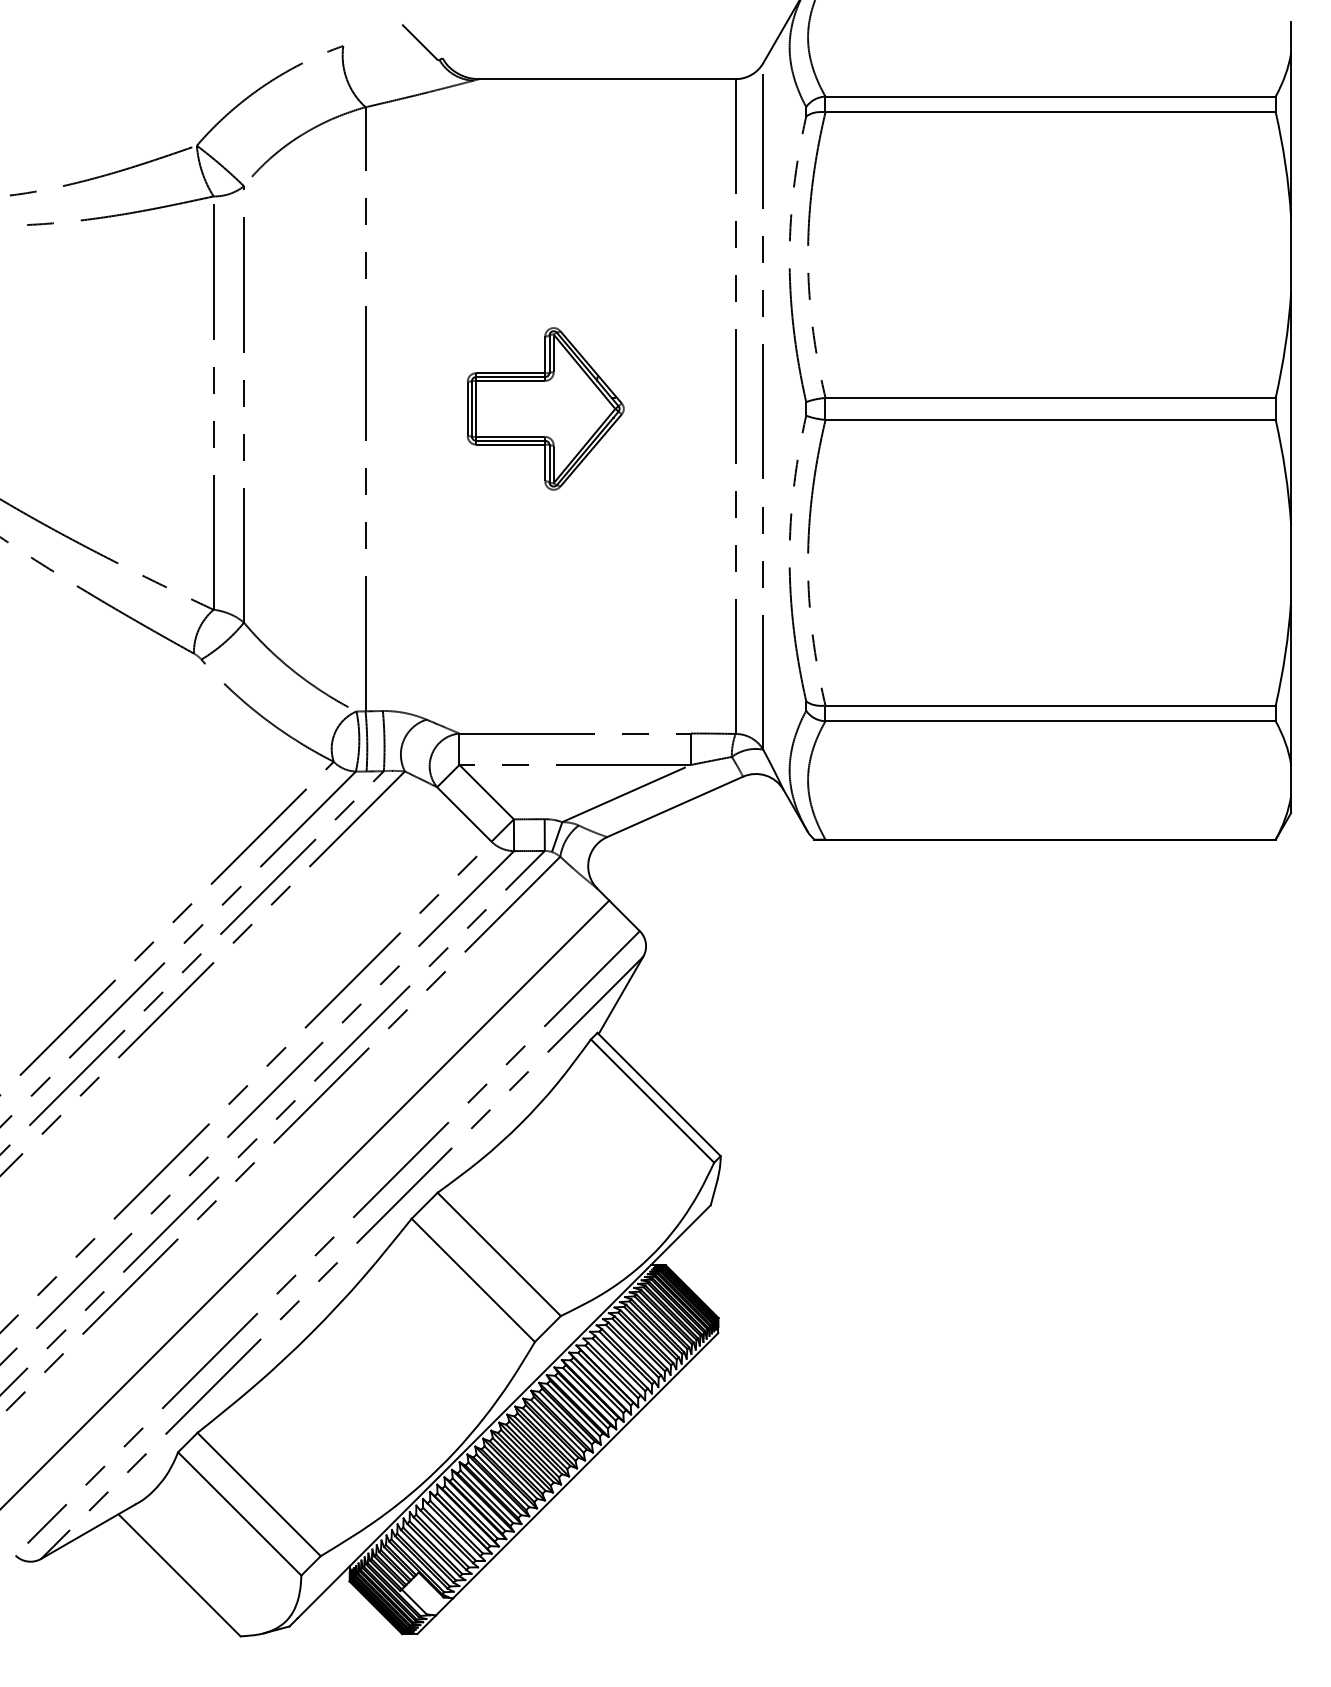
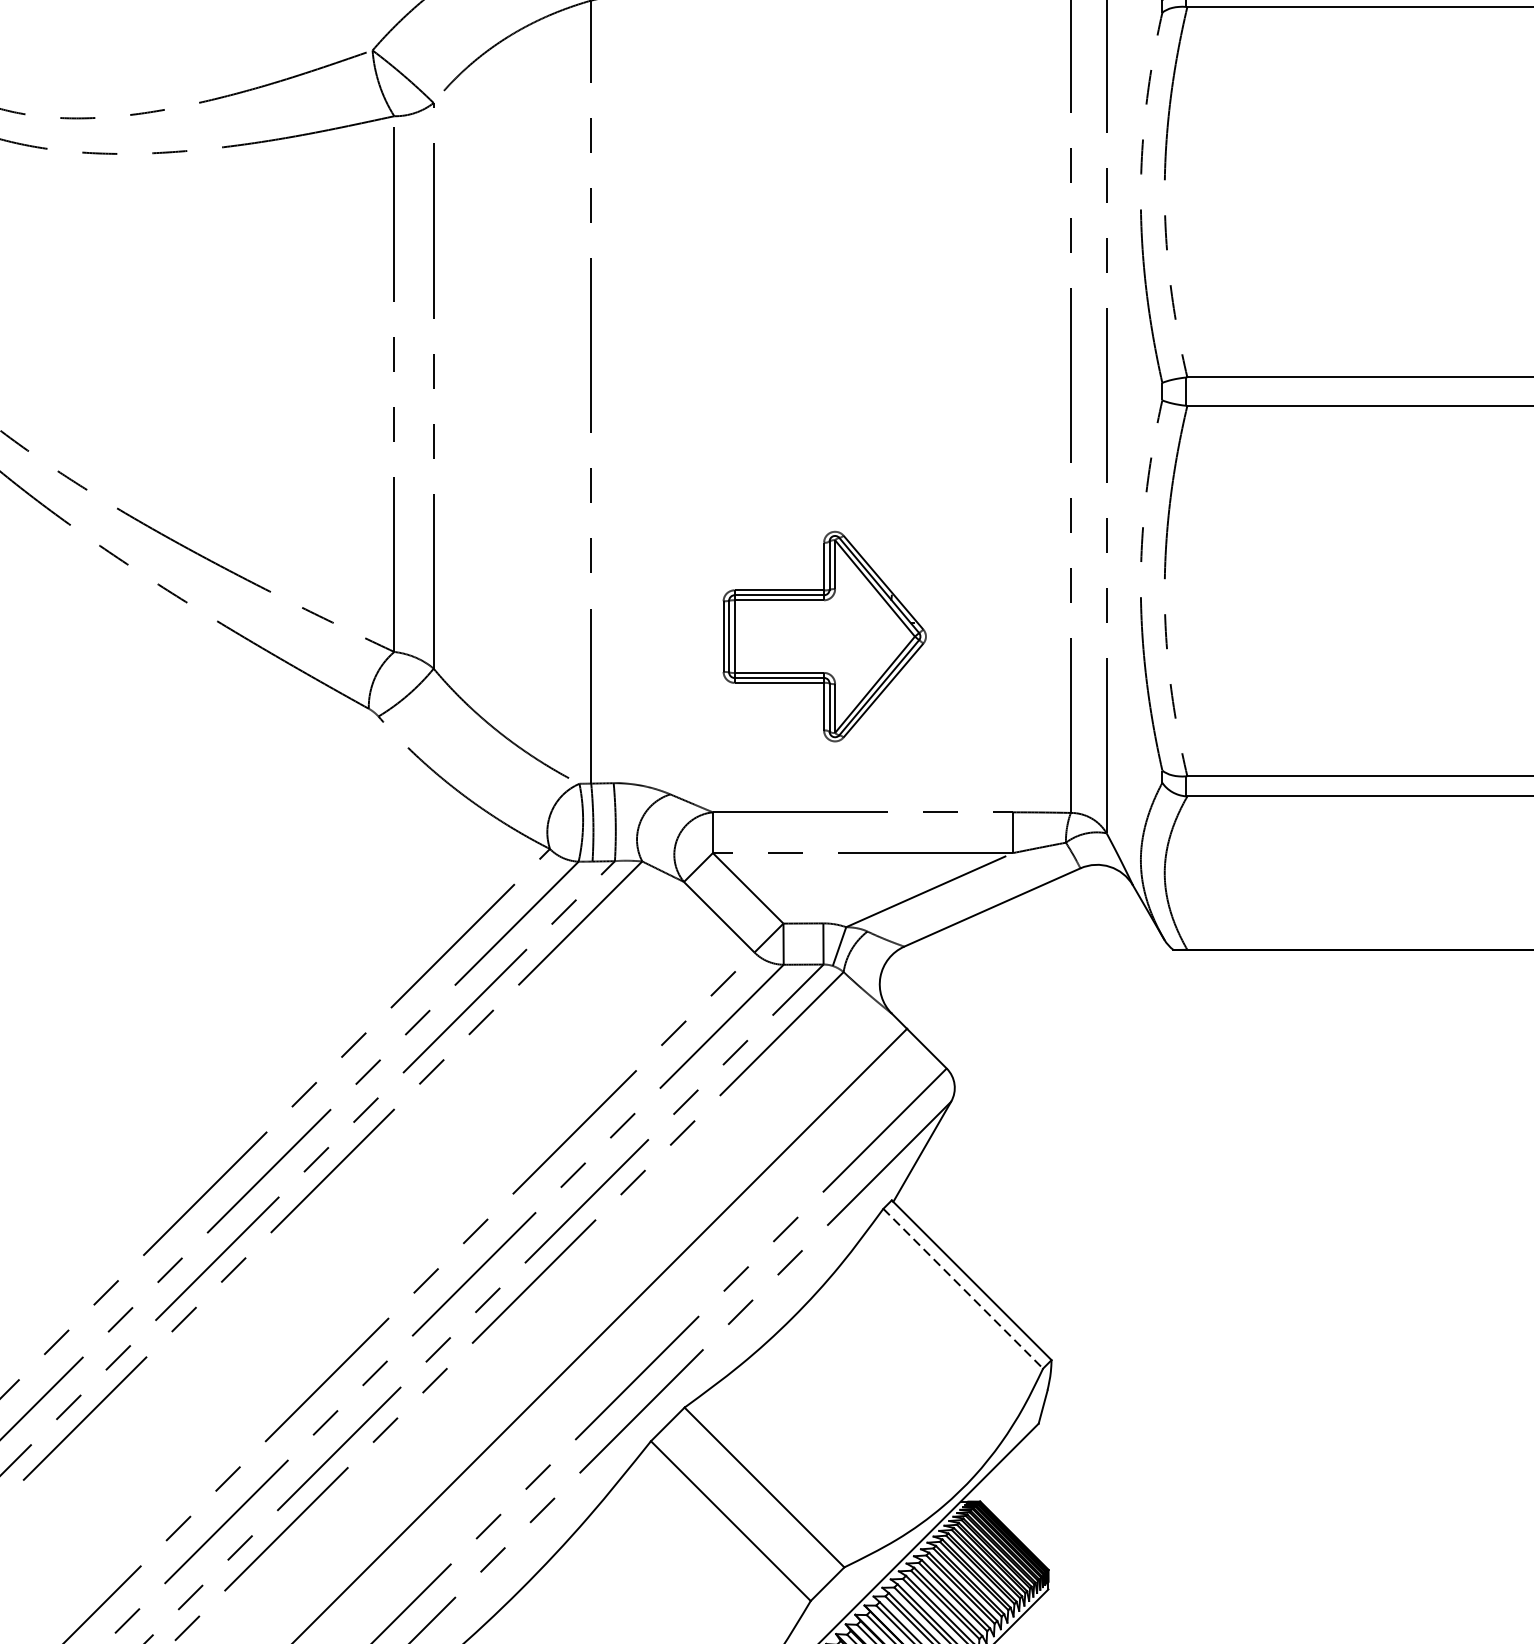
part: (545, 408) -> (824, 636), moved
line: (652, 1101) -> (963, 1289), solid -> dashed

